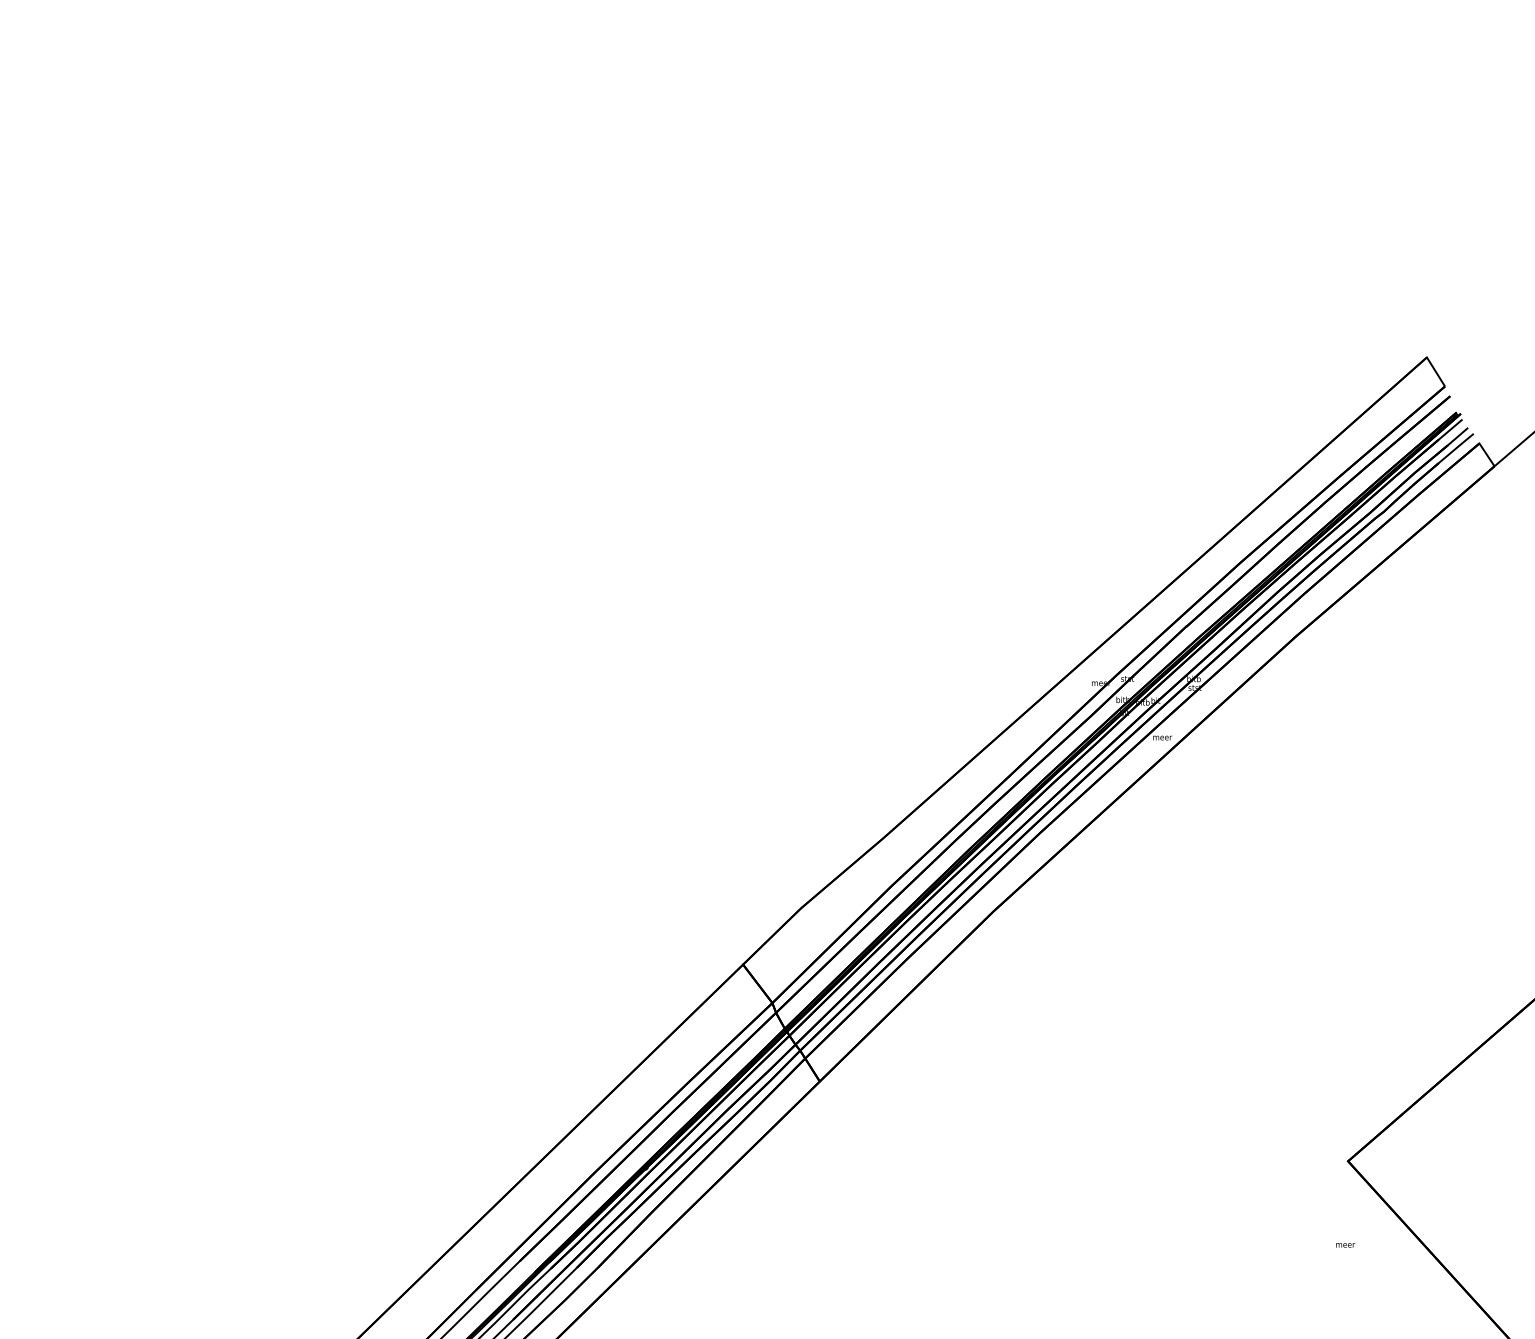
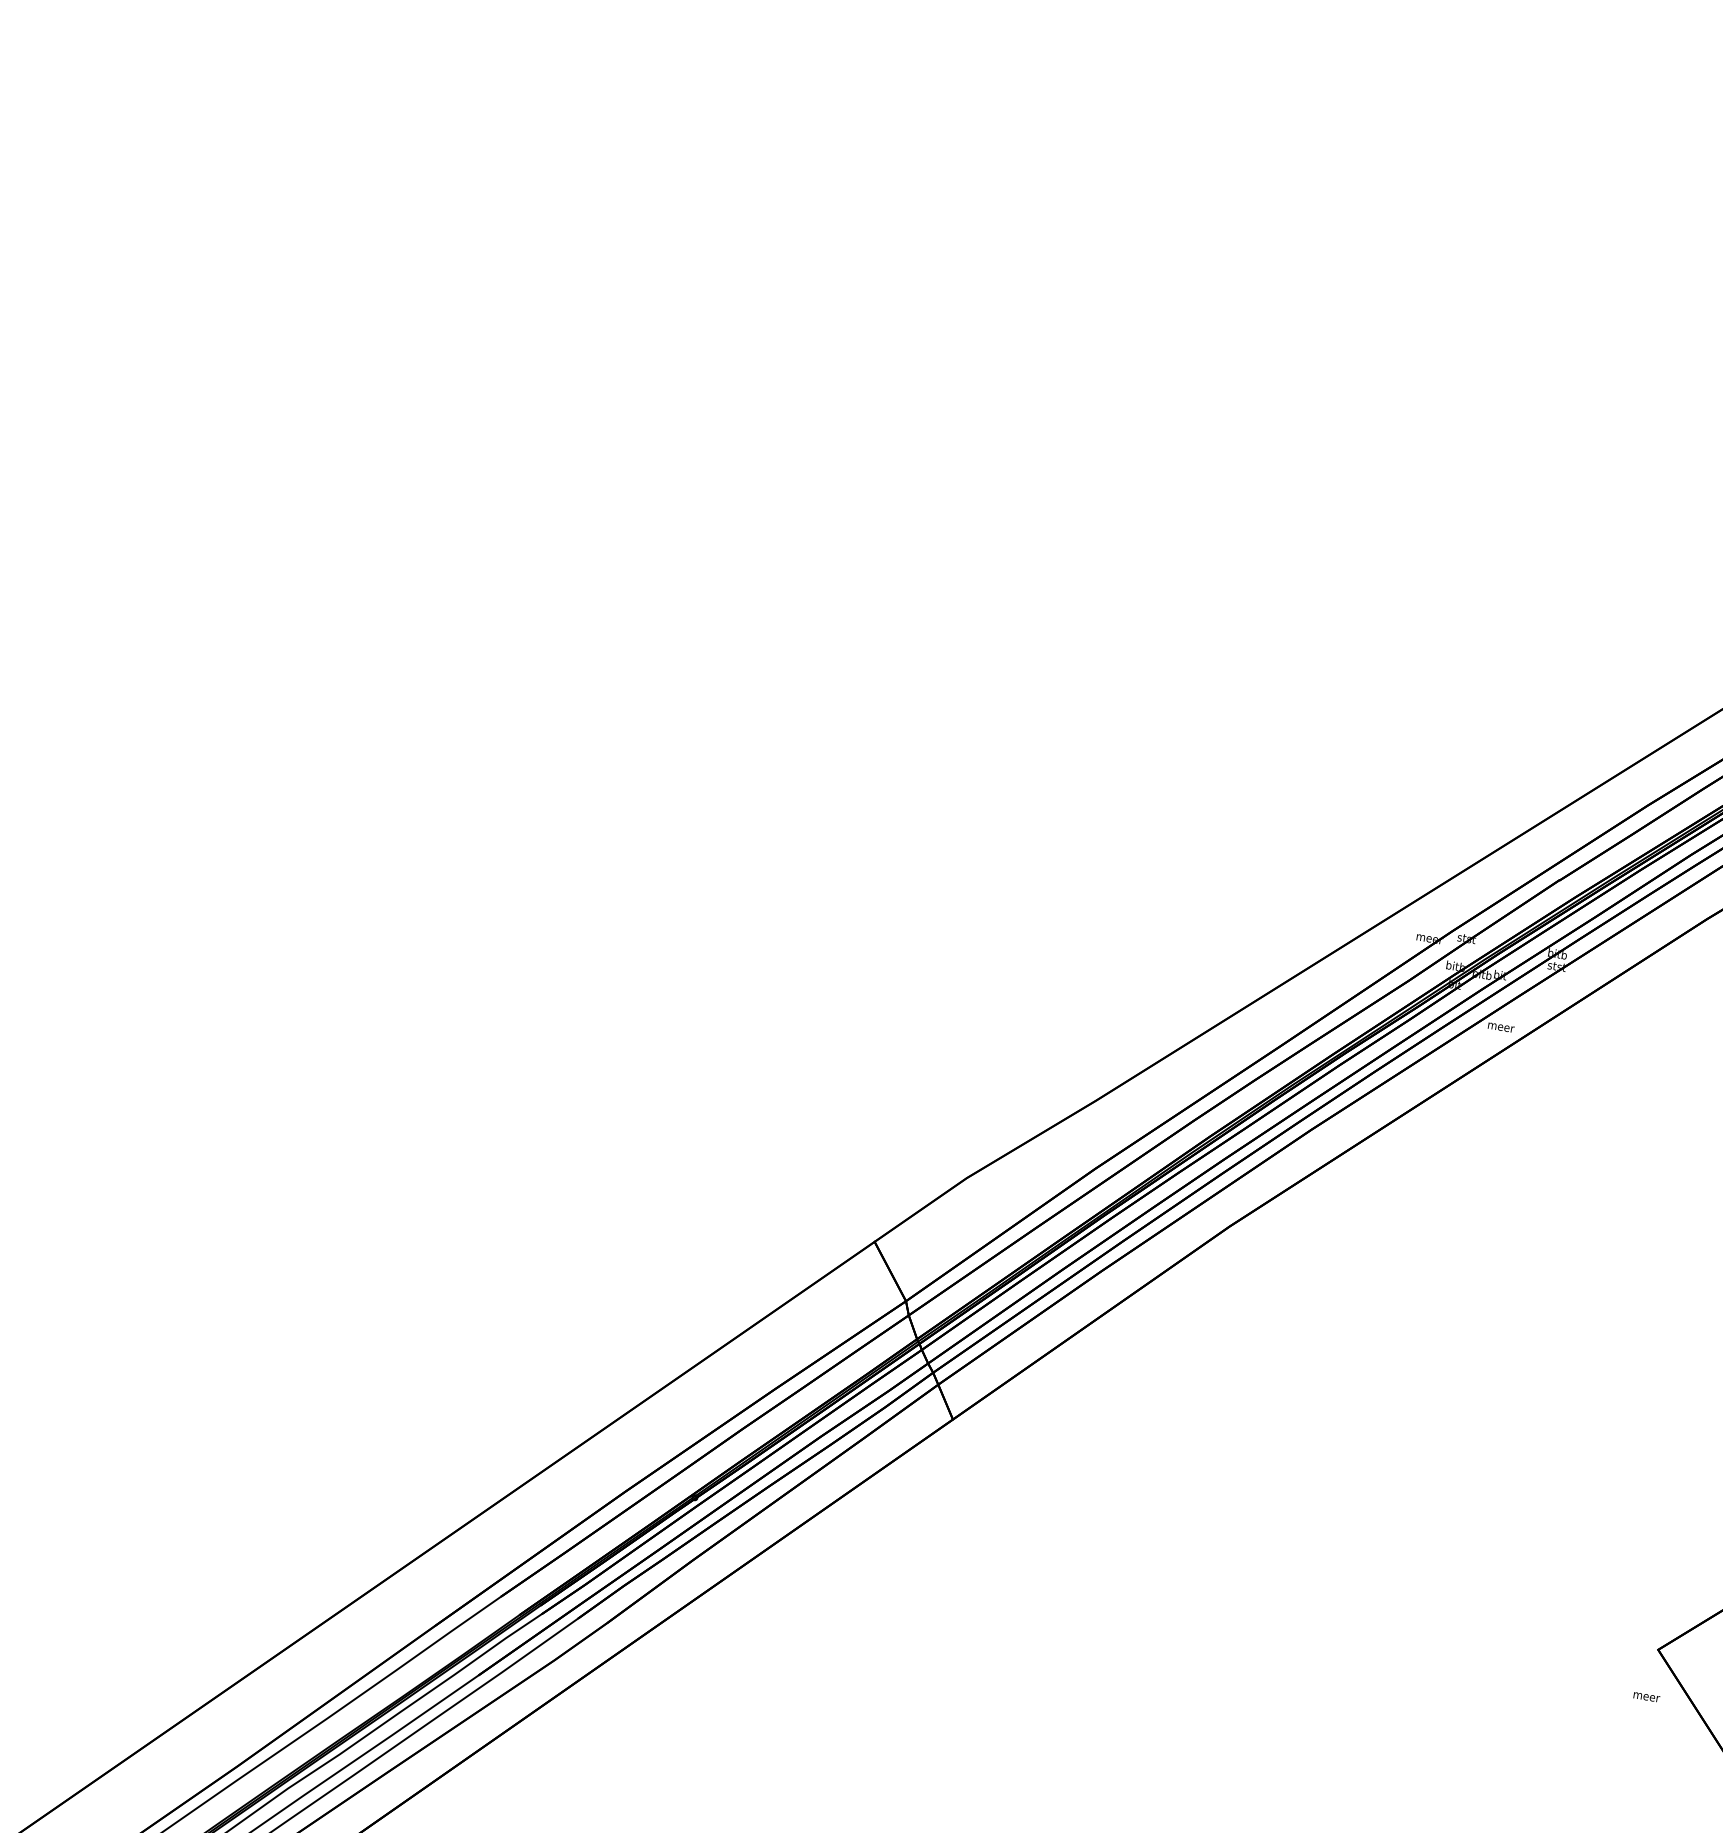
text: (1345, 1245) -> (1646, 1697), moved

